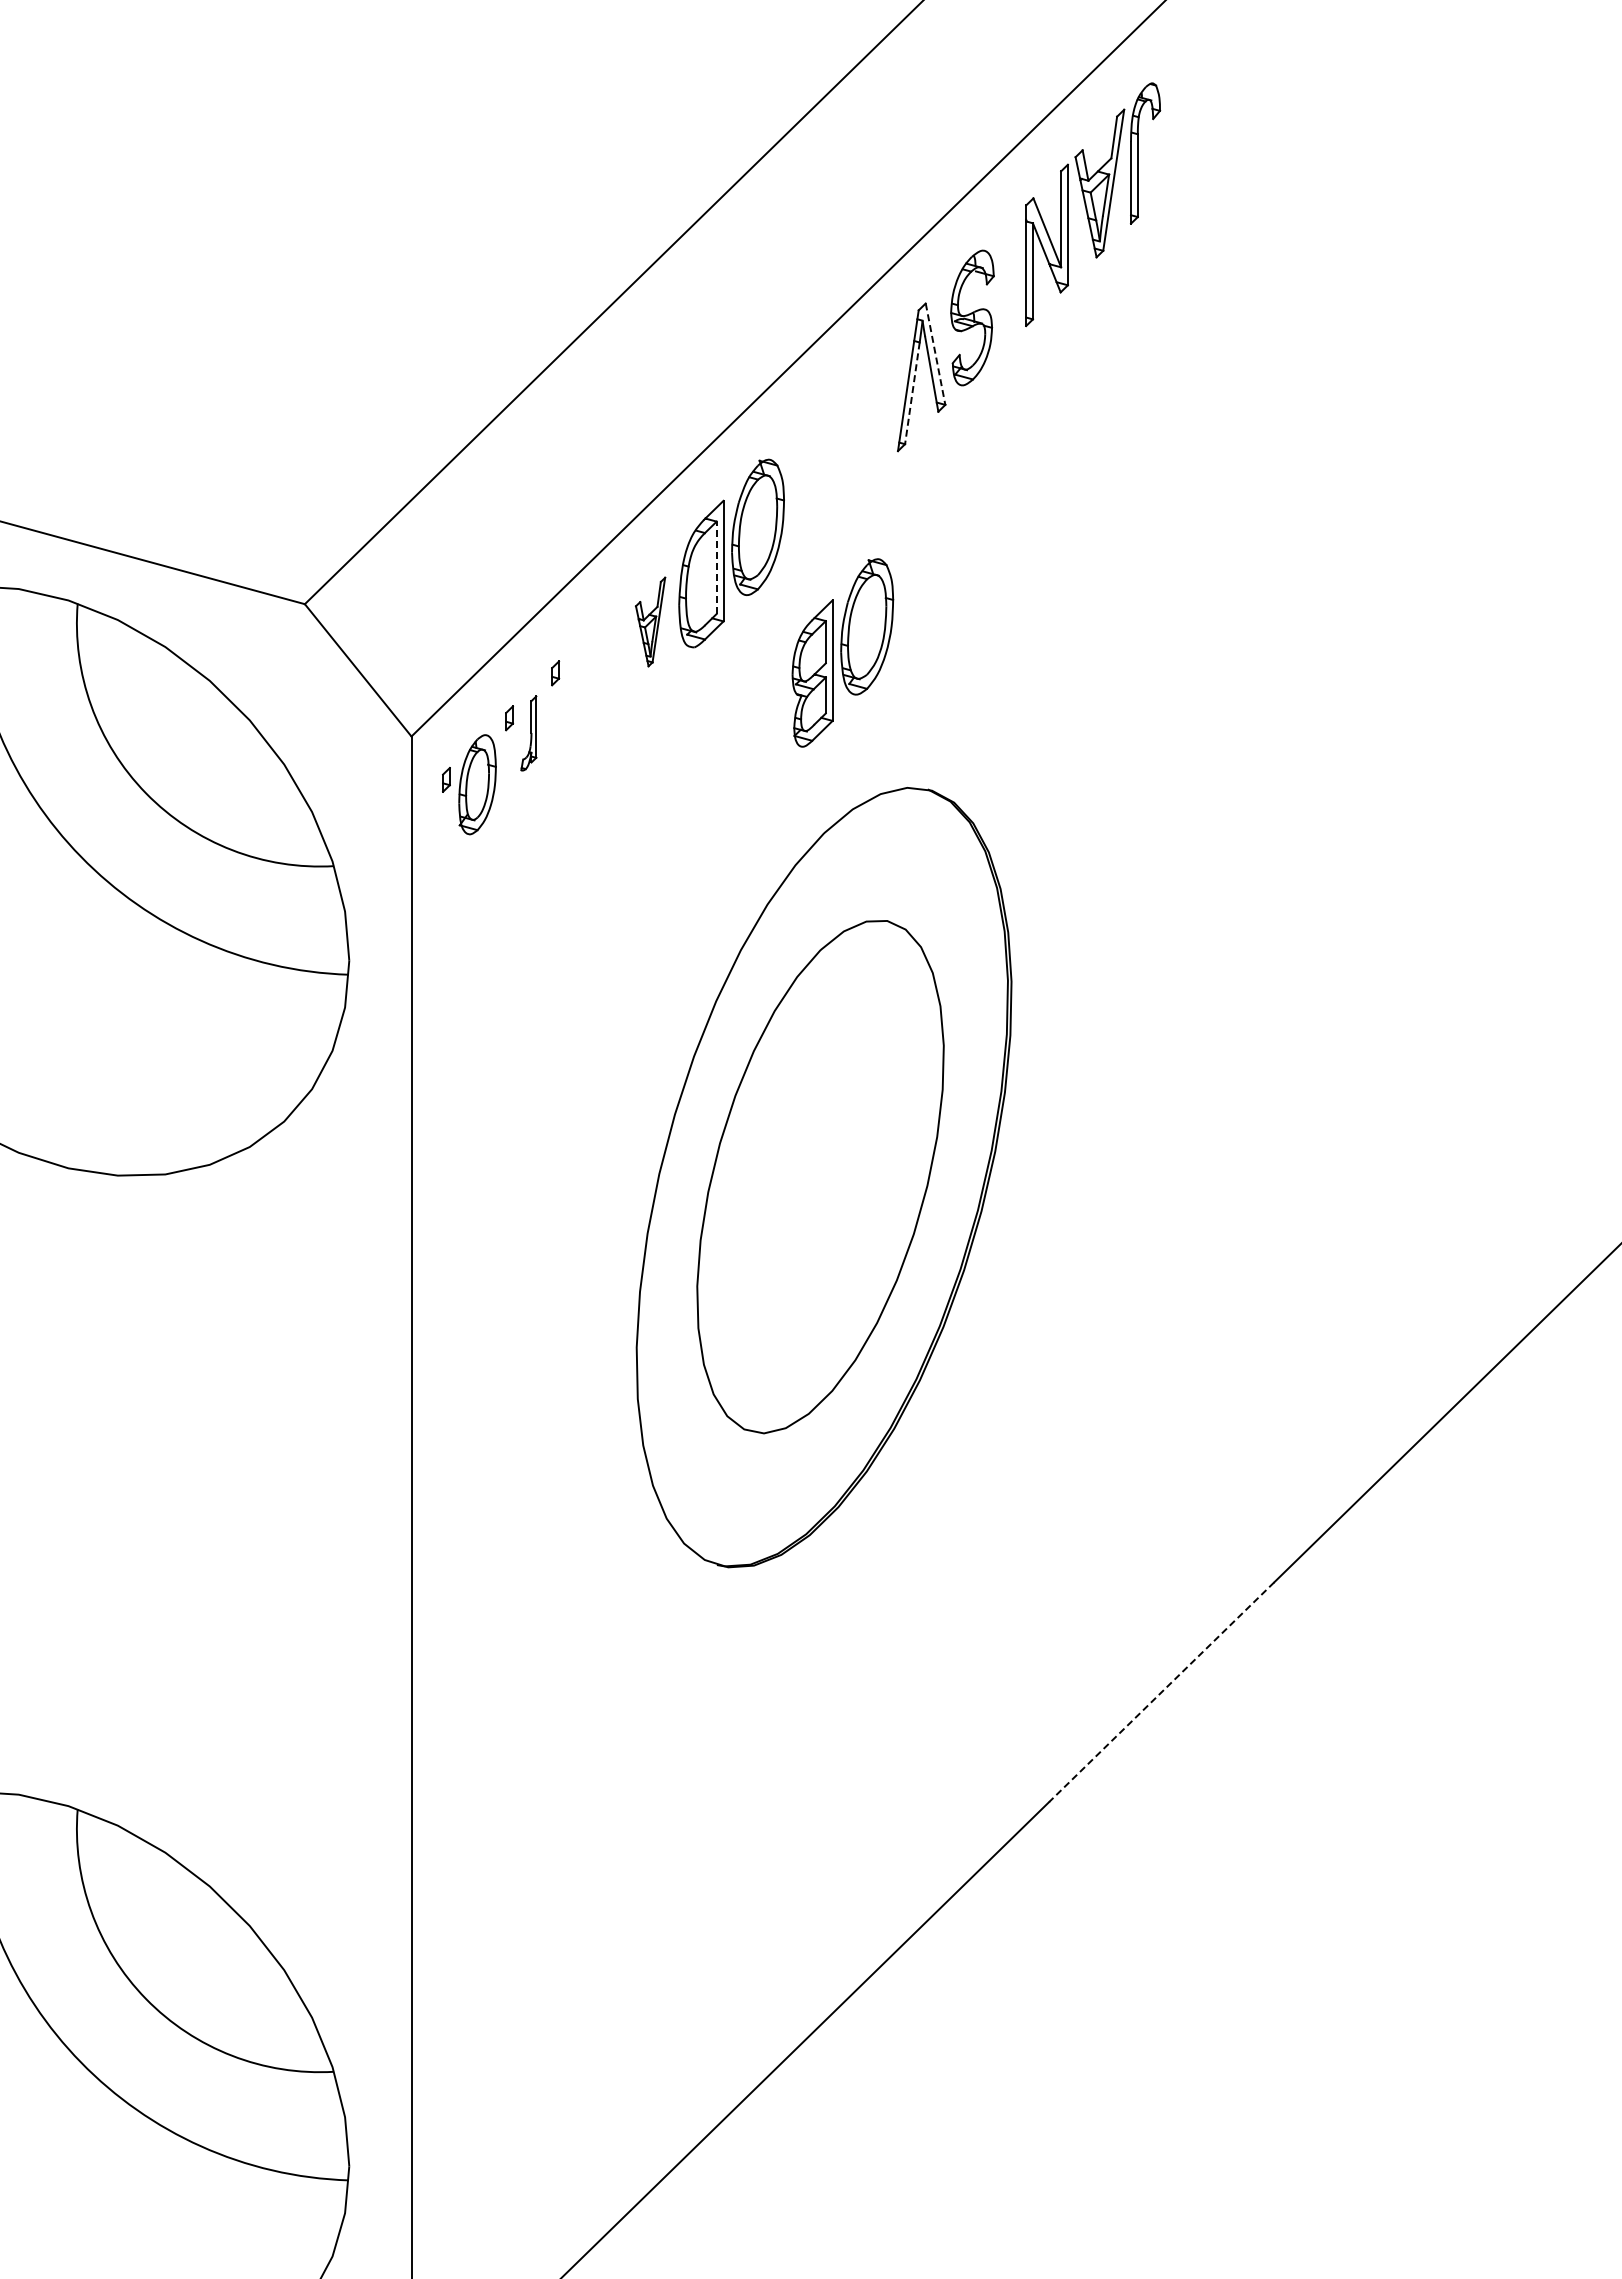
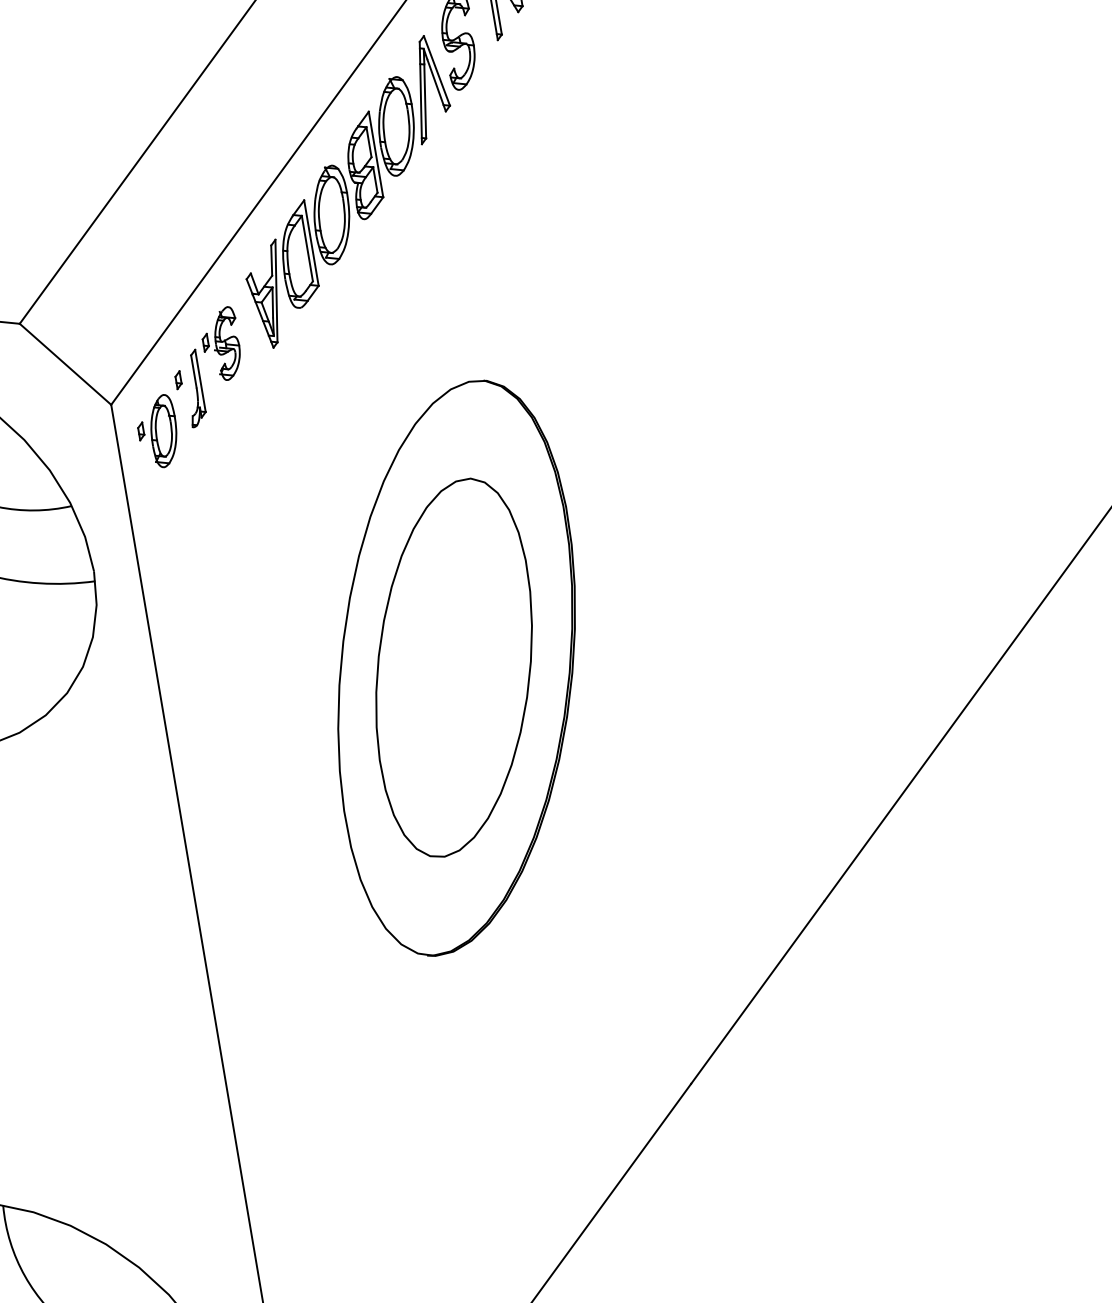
line: (935, 354) -> (436, 71), dashed -> solid
line: (912, 393) -> (425, 101), dashed -> solid
line: (716, 567) -> (307, 248), dashed -> solid
part: (650, 621) -> (266, 294), size x1.67
part: (842, 652) -> (382, 147), moved
part: (583, 679) -> (226, 343), added
part: (528, 733) -> (193, 388), size x1.43
line: (1161, 1692) -> (757, 992), dashed -> solid

